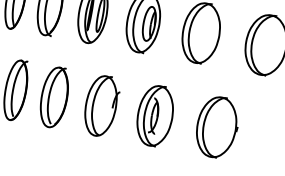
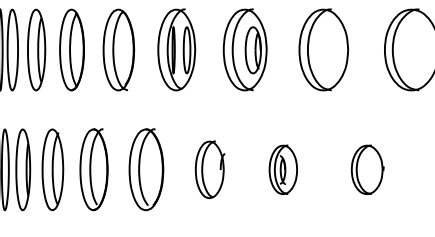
part: (100, 105) -> (209, 169), size x0.7
part: (155, 115) -> (283, 169), size x0.6
part: (217, 127) -> (367, 169), size x0.6

